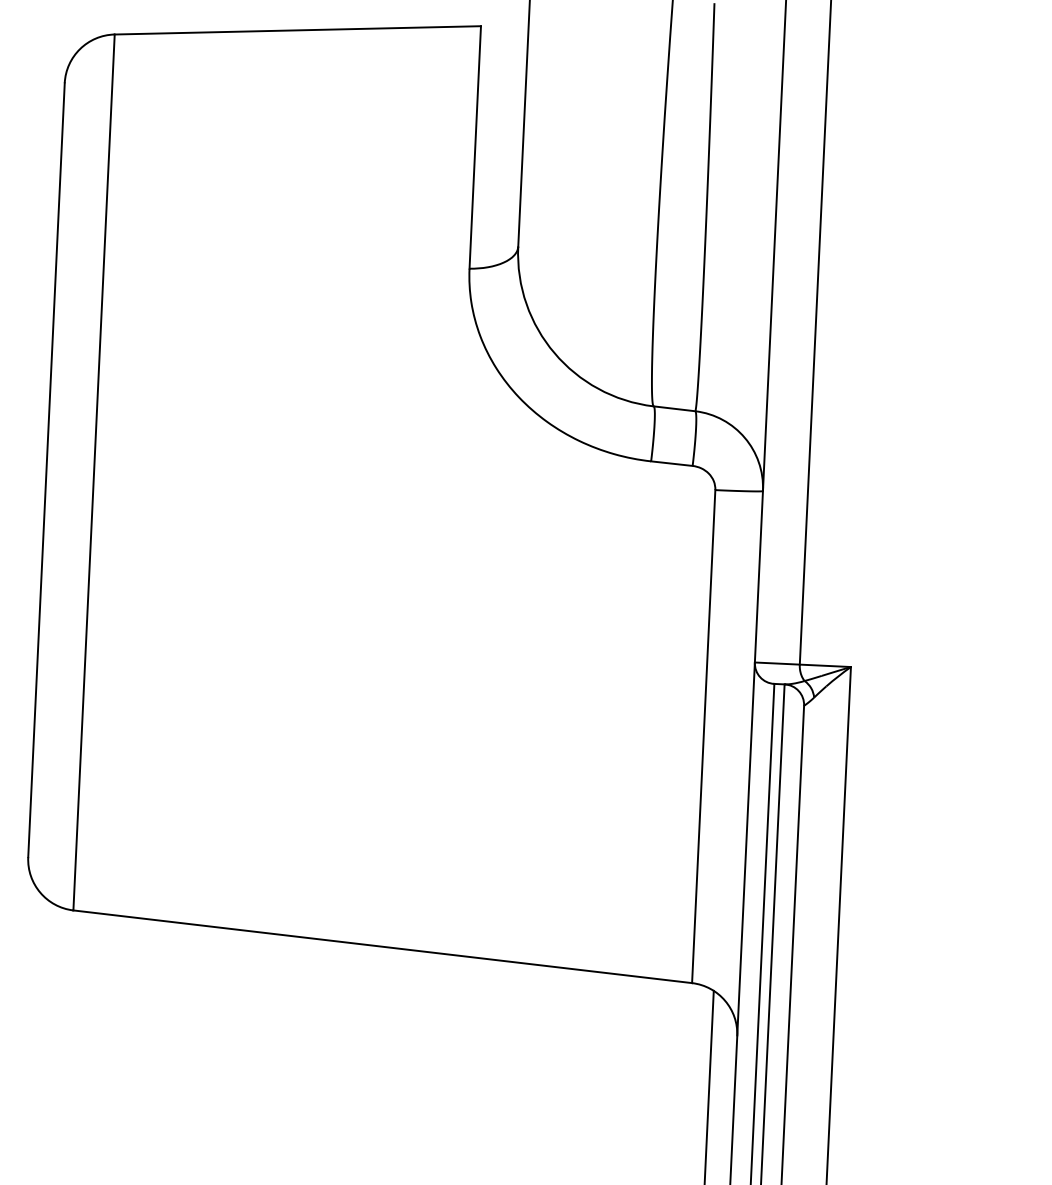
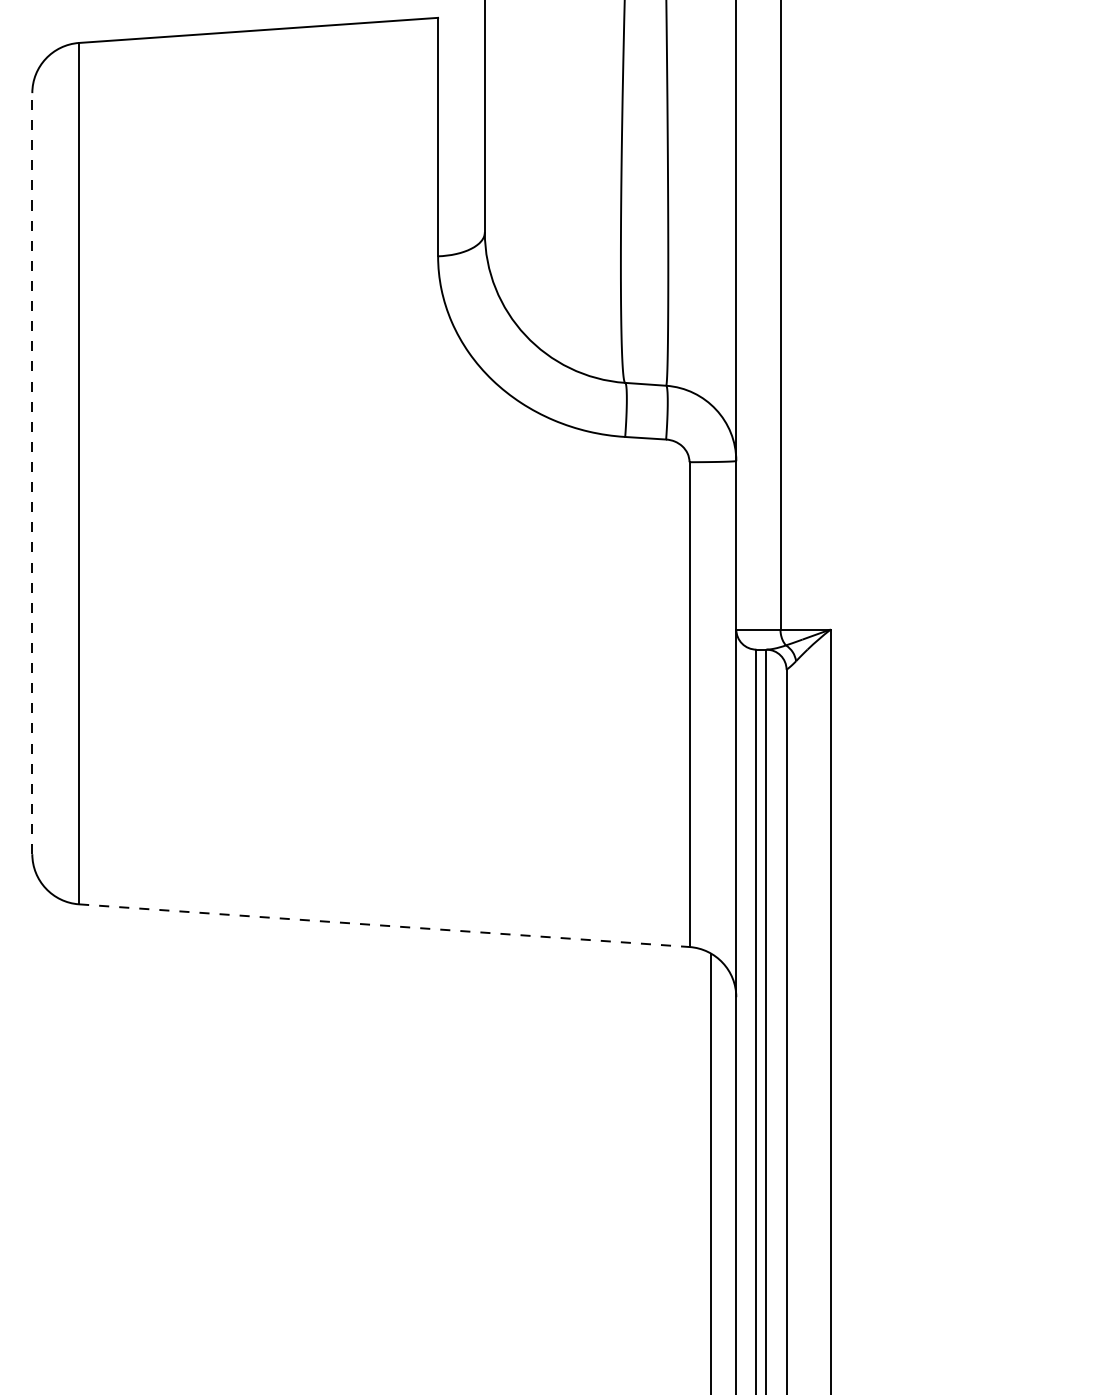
line: (46, 470) -> (32, 473), solid -> dashed
line: (382, 946) -> (384, 925), solid -> dashed

